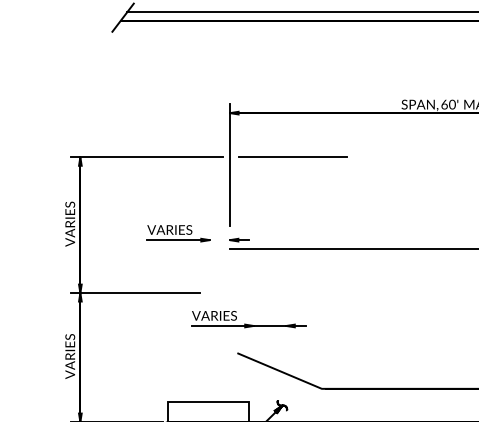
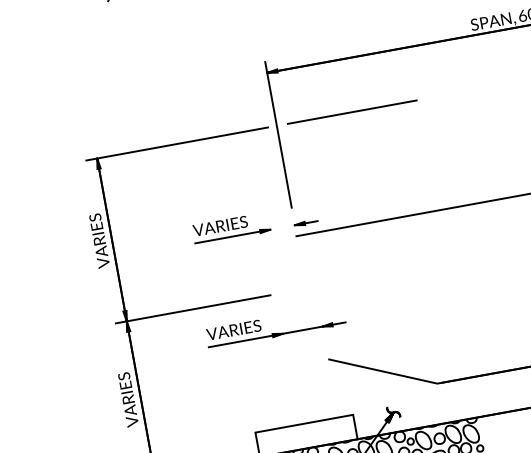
part: (248, 319) -> (275, 327), moved

